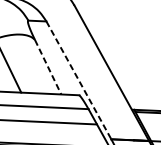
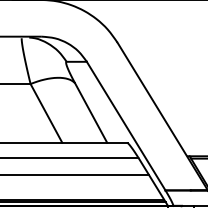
line: (48, 66) -> (91, 112), dashed -> solid
line: (79, 80) -> (126, 126), dashed -> solid

